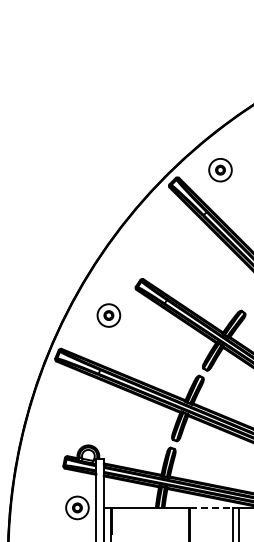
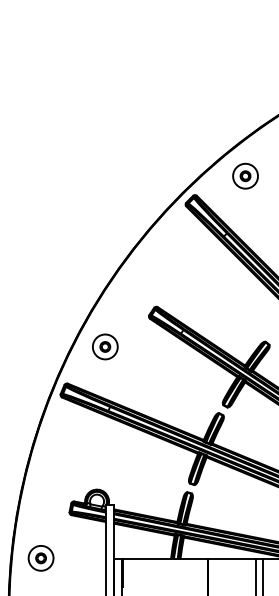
part: (220, 170) -> (245, 176), moved
part: (108, 315) -> (104, 346), moved
part: (77, 507) -> (41, 557), moved
line: (211, 508) -> (232, 558), dashed -> solid

